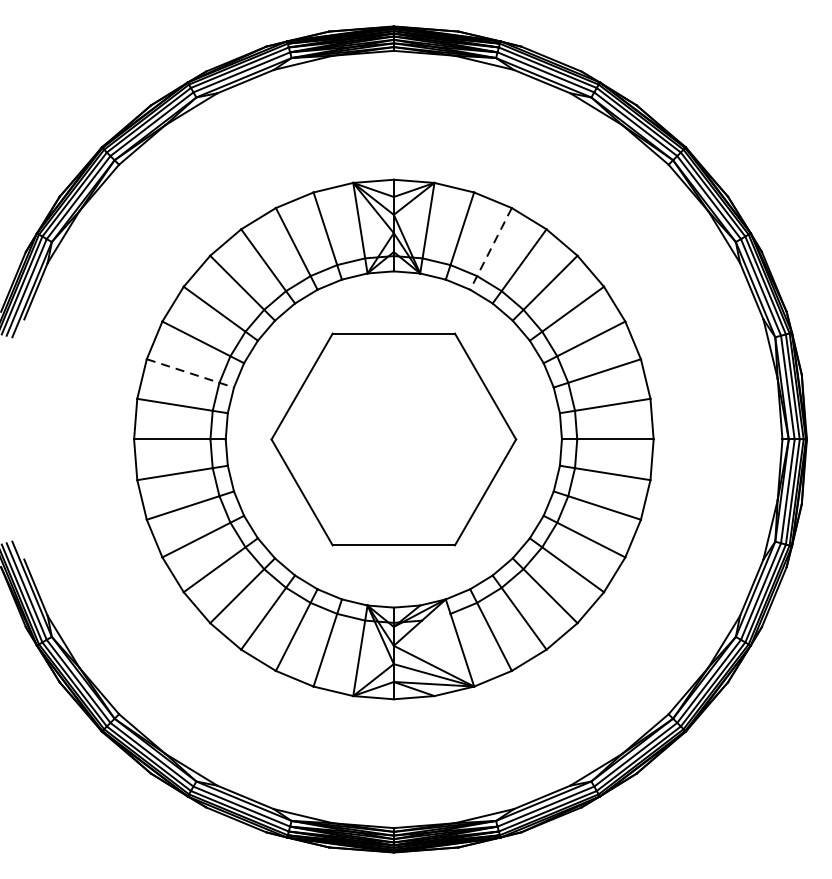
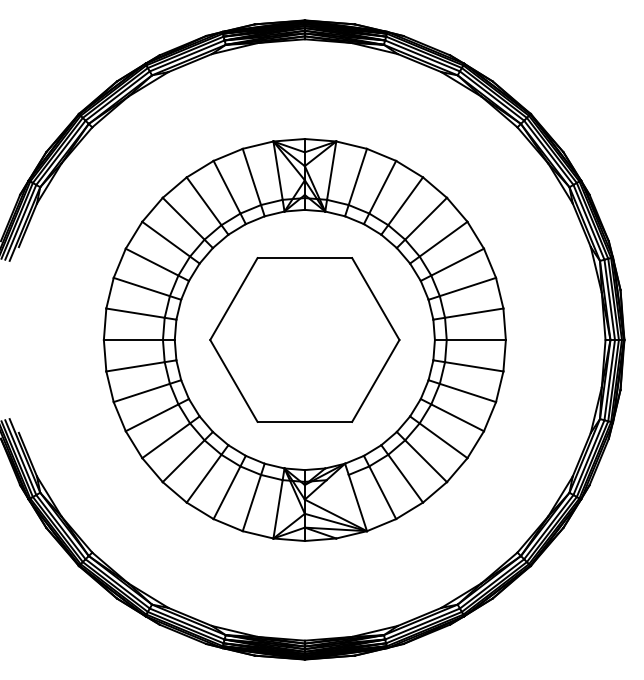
line: (490, 248) -> (379, 192), dashed -> solid
line: (190, 374) -> (147, 289), dashed -> solid

